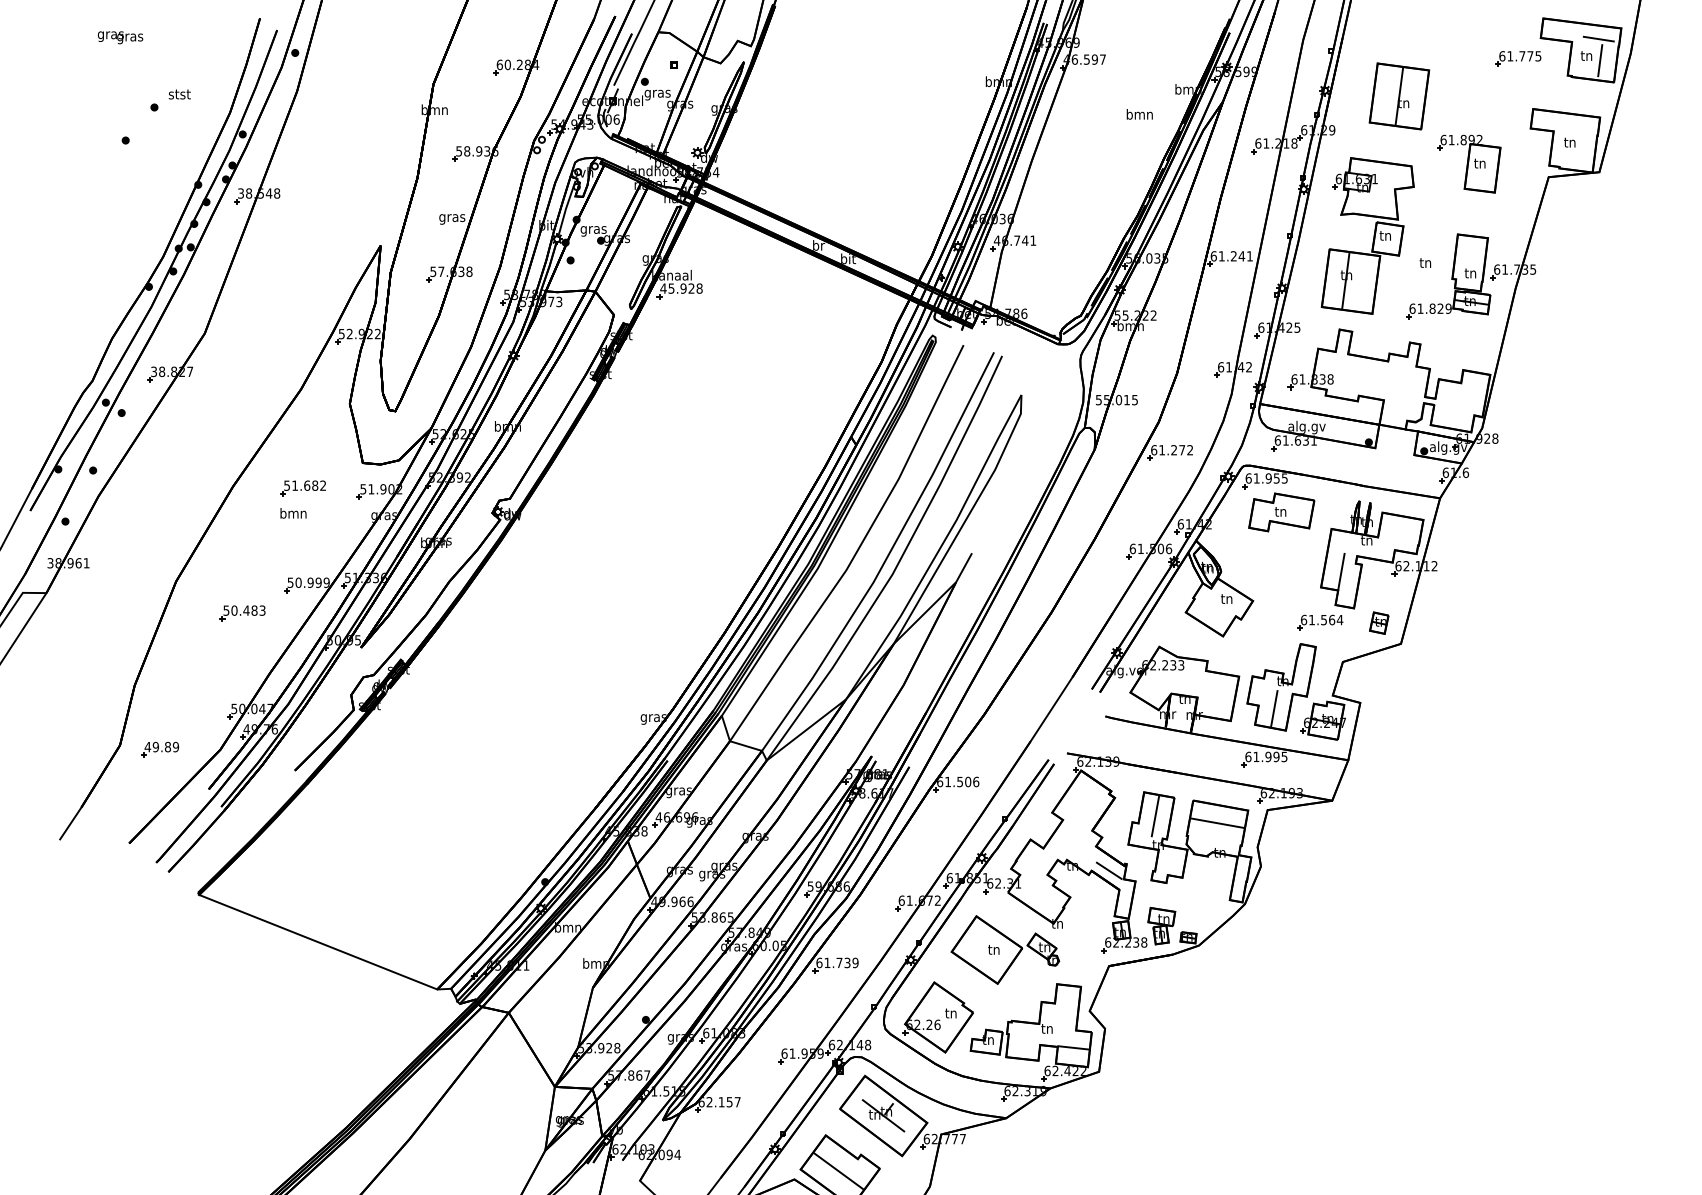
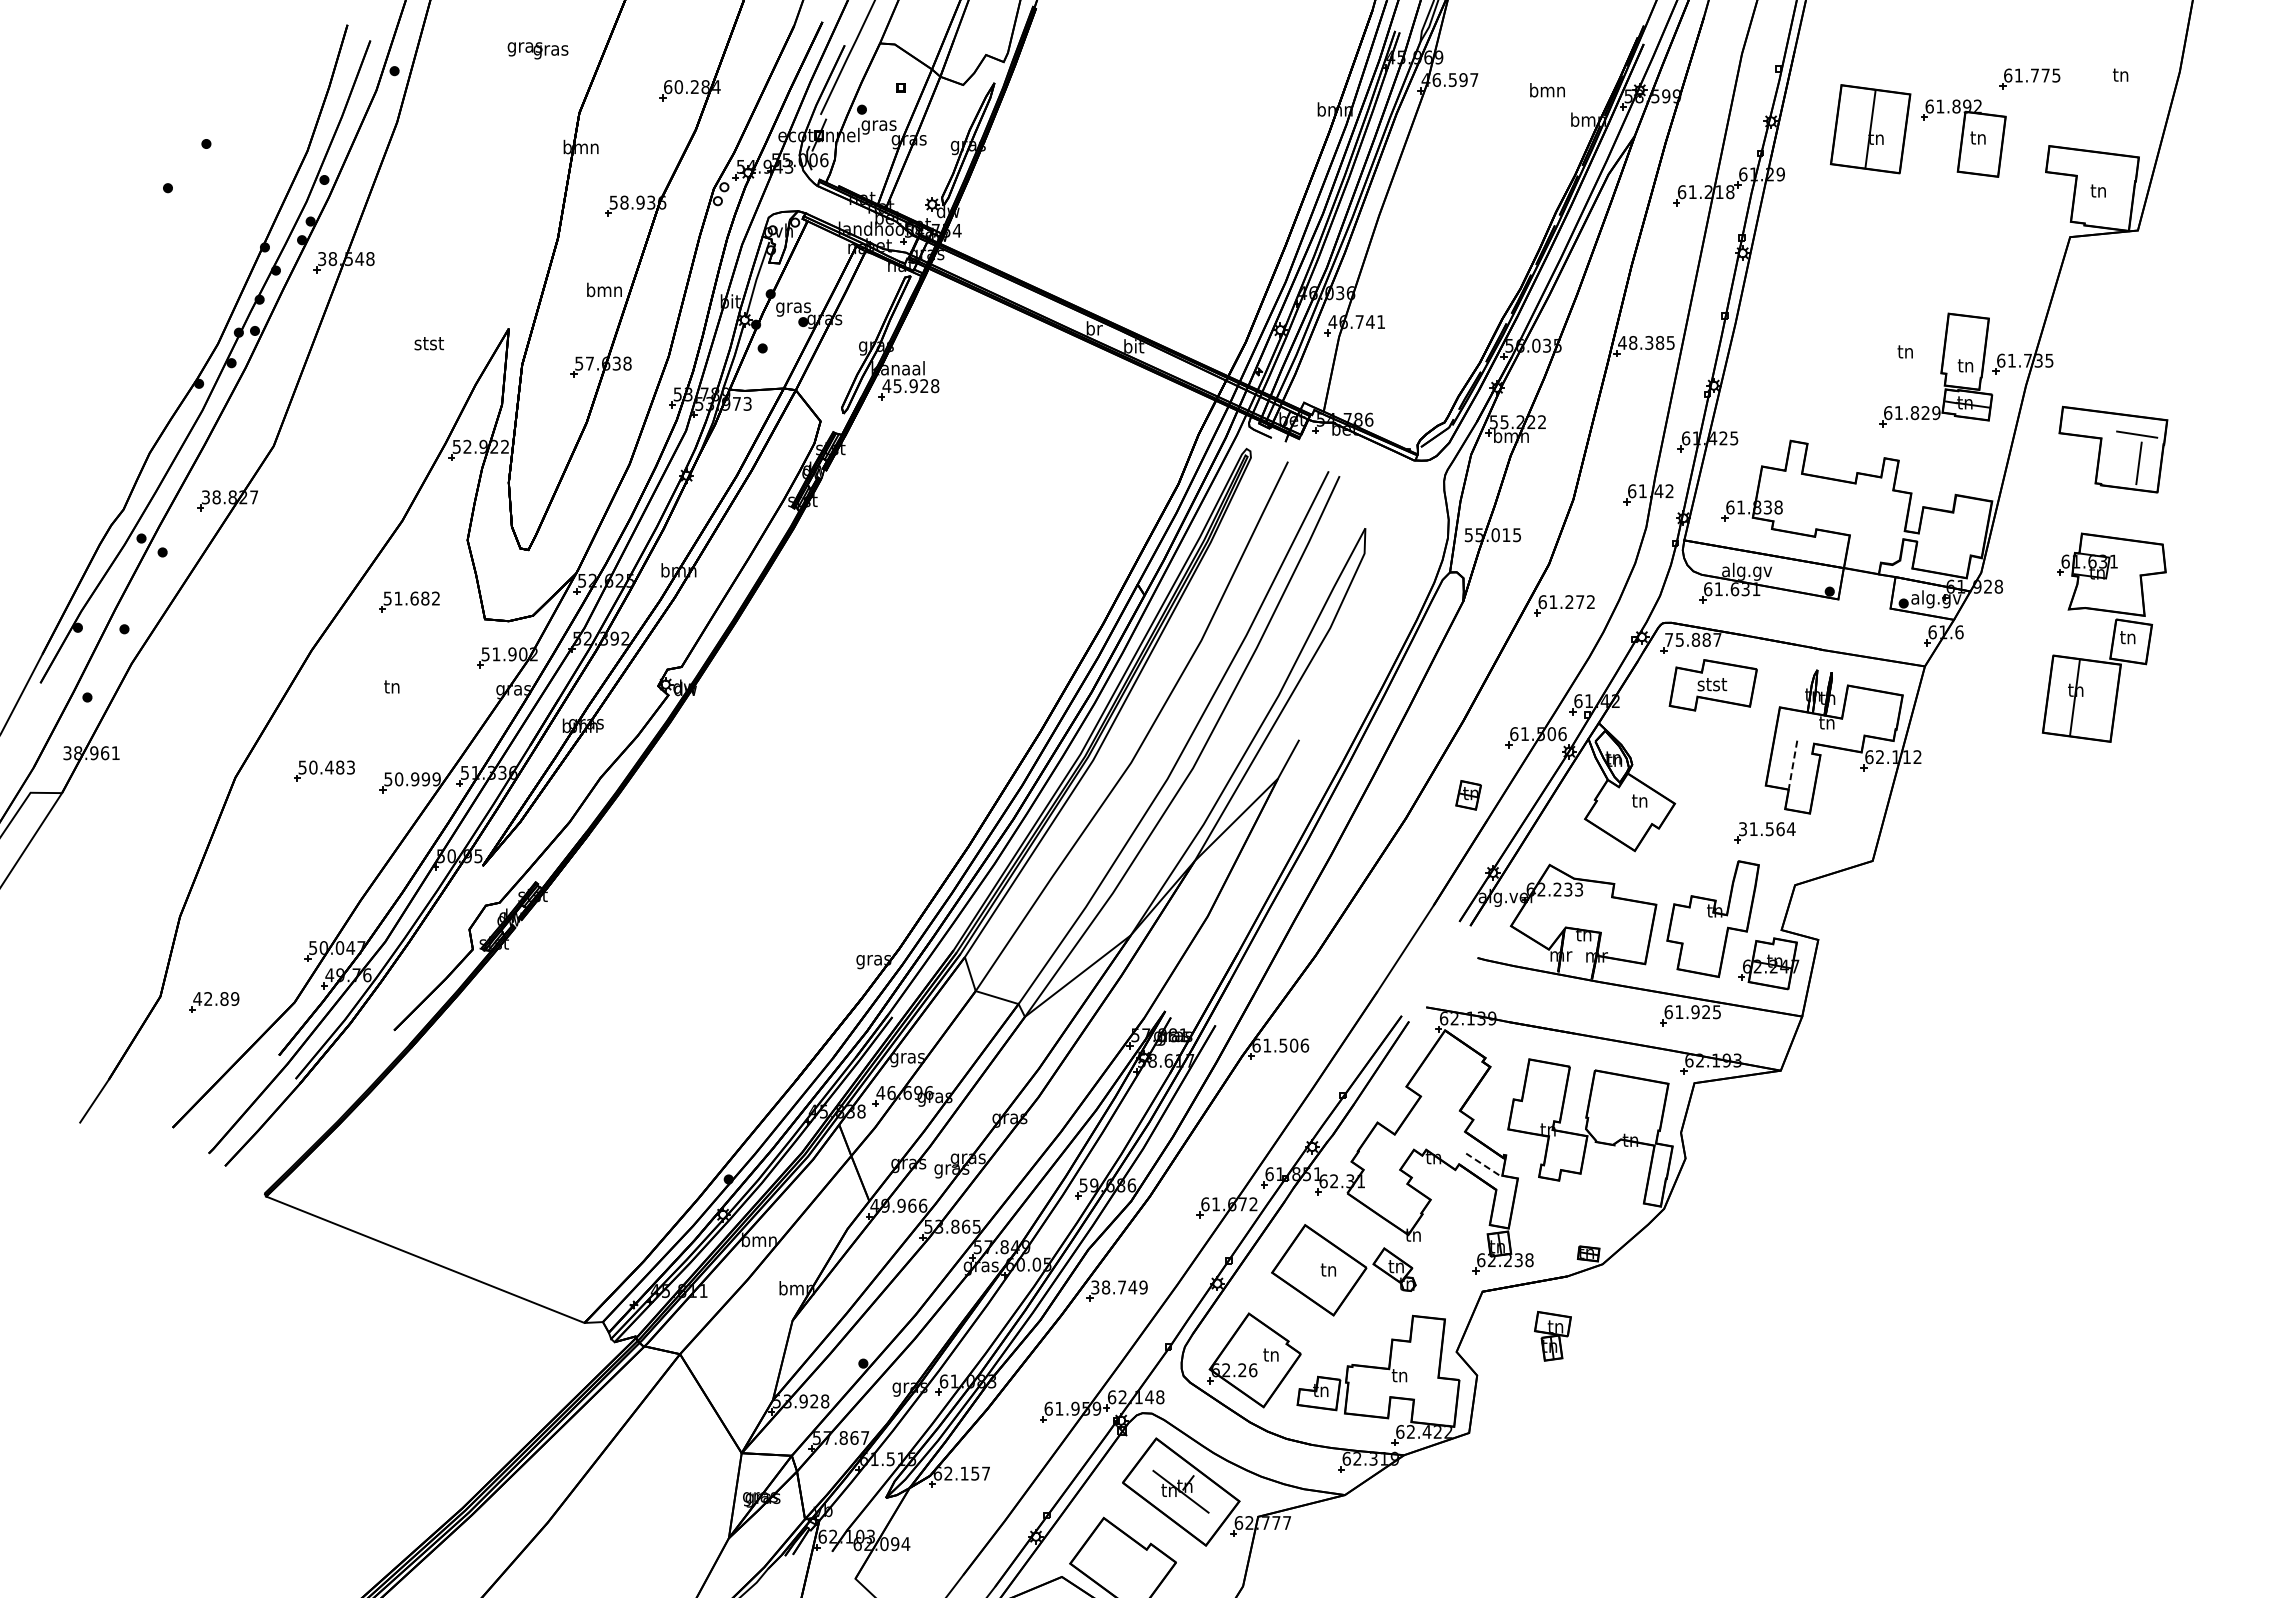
text: (120, 37) -> (537, 50), moved
part: (1581, 50) -> (2113, 449), moved
text: (179, 94) -> (428, 343), moved
text: (1139, 114) -> (1547, 90), moved
part: (1468, 163) -> (1963, 138), moved
text: (452, 217) -> (604, 291), gras -> bmn
part: (1373, 235) -> (2112, 637), moved
text: (1231, 255) -> (1646, 342), 61.241 -> 48.385
text: (1266, 478) -> (1693, 639), 61.955 -> 75.887
part: (303, 487) -> (409, 601), moved
text: (1281, 511) -> (1712, 684), tn -> stst
text: (292, 513) -> (391, 686), bmn -> tn
line: (1341, 572) -> (1792, 765), solid -> dashed
part: (242, 612) -> (324, 770), moved
text: (1303, 620) -> (1742, 829), 61.564 -> 31.564
part: (1379, 623) -> (1468, 795), moved
line: (1274, 708) -> (1703, 947), removed
text: (156, 746) -> (208, 998), 49.89 -> 42.89
text: (1276, 757) -> (1706, 1012), 61.995 -> 61.925
line: (1155, 816) -> (1544, 1091), removed
line: (1217, 823) -> (1627, 1100), removed
line: (1109, 870) -> (1482, 1164), solid -> dashed
part: (1161, 925) -> (1552, 1335), moved
text: (833, 962) -> (1114, 1287), 61.739 -> 38.749
line: (1073, 1047) -> (1435, 1400), removed
line: (838, 1170) -> (1120, 1565), removed

